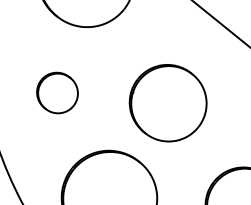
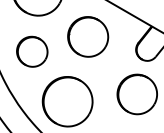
part: (57, 92) -> (32, 51), size x1.43
part: (168, 102) -> (88, 36), moved

